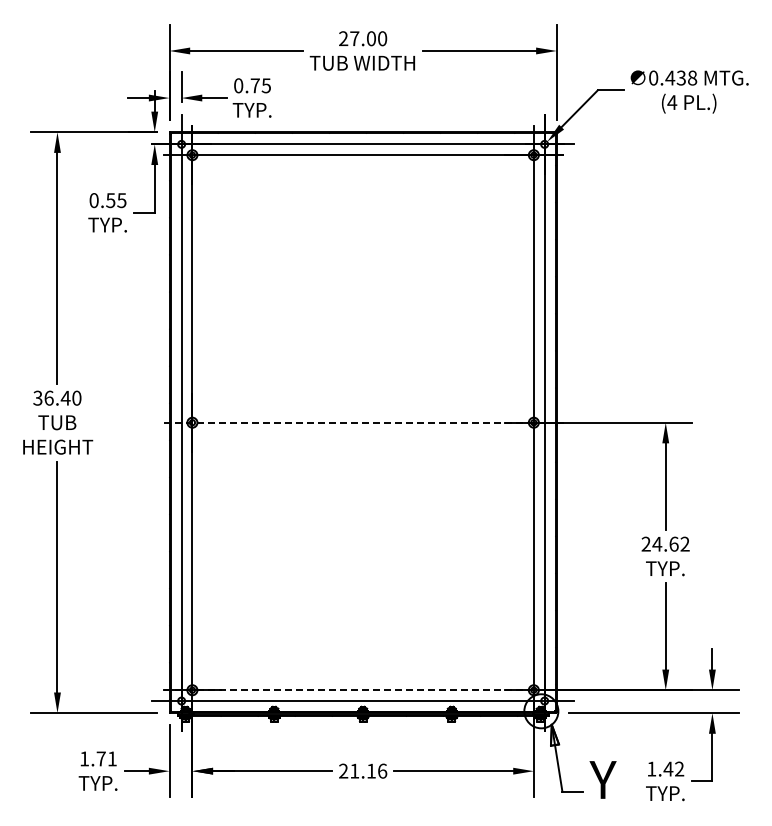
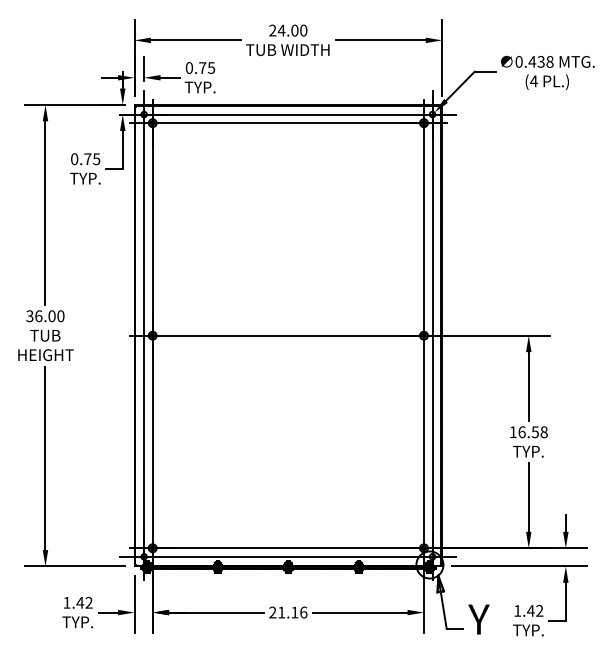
text: (354, 38) -> (281, 30), 27.00 -> 24.00
text: (110, 200) -> (87, 159), 0.55 -> 0.75
text: (65, 397) -> (51, 315), 36.40 -> 36.00
line: (363, 422) -> (288, 335), dashed -> solid
text: (665, 543) -> (528, 431), 24.62 -> 16.58
line: (363, 690) -> (288, 548), dashed -> solid
text: (106, 758) -> (84, 602), 1.71 -> 1.42

